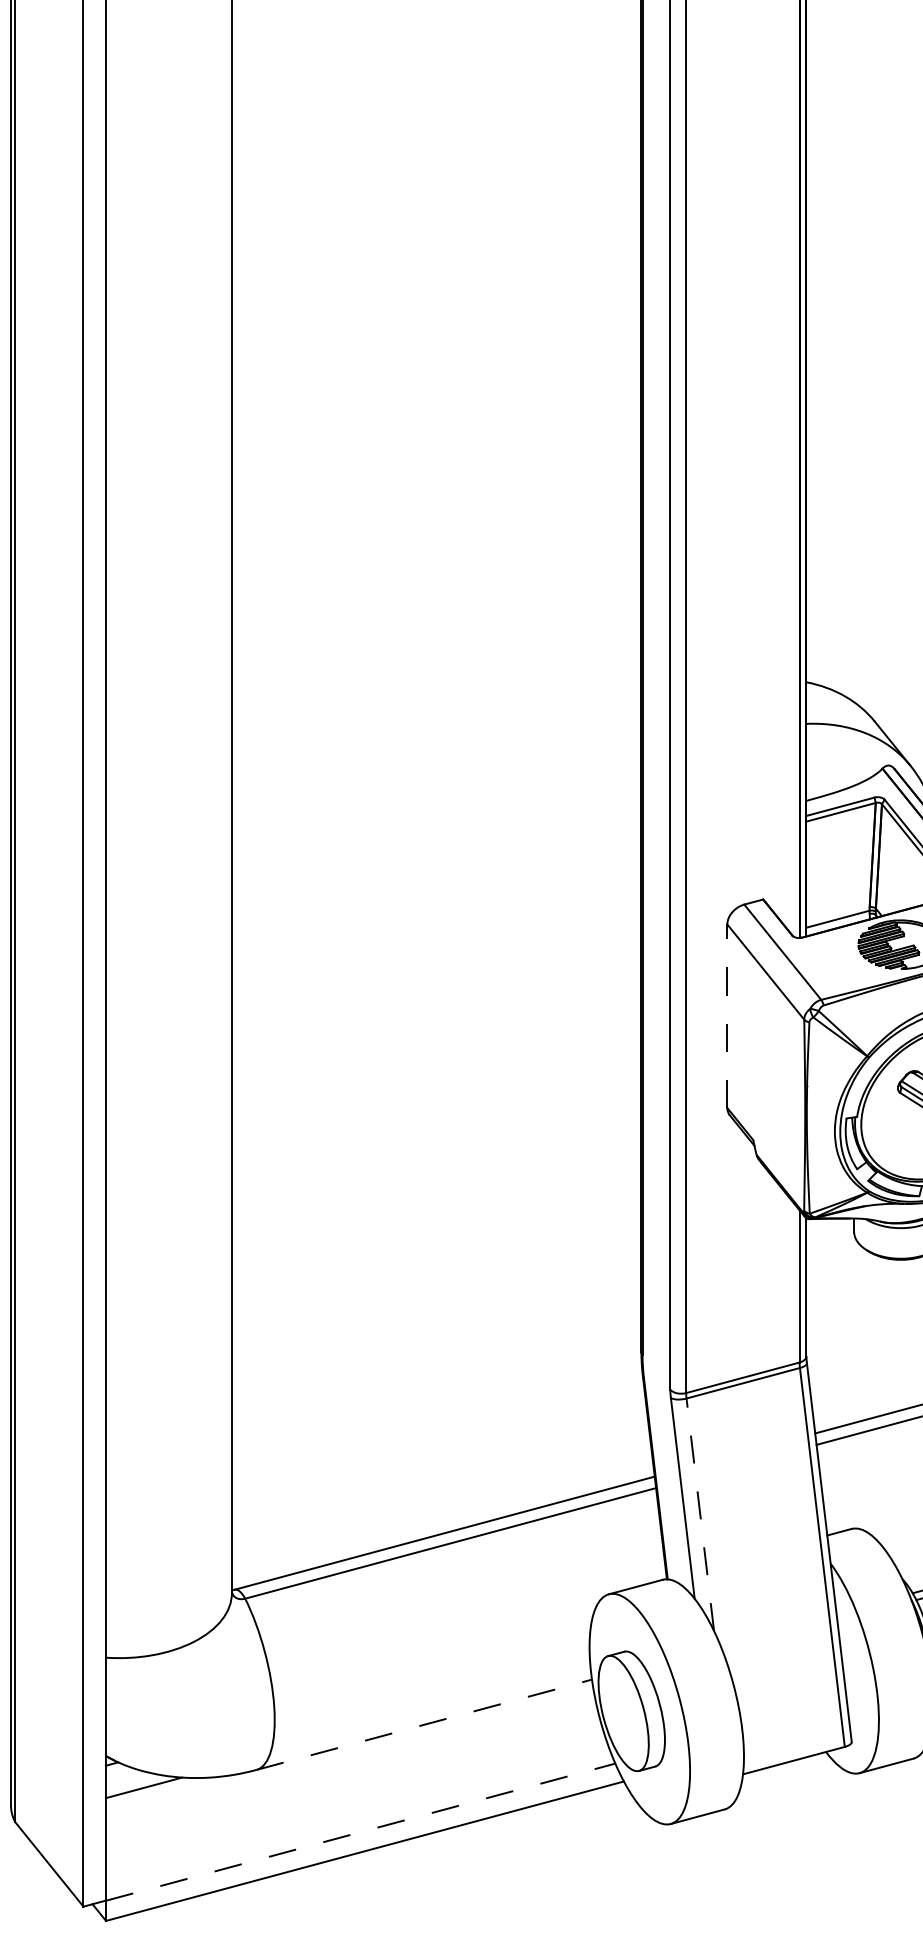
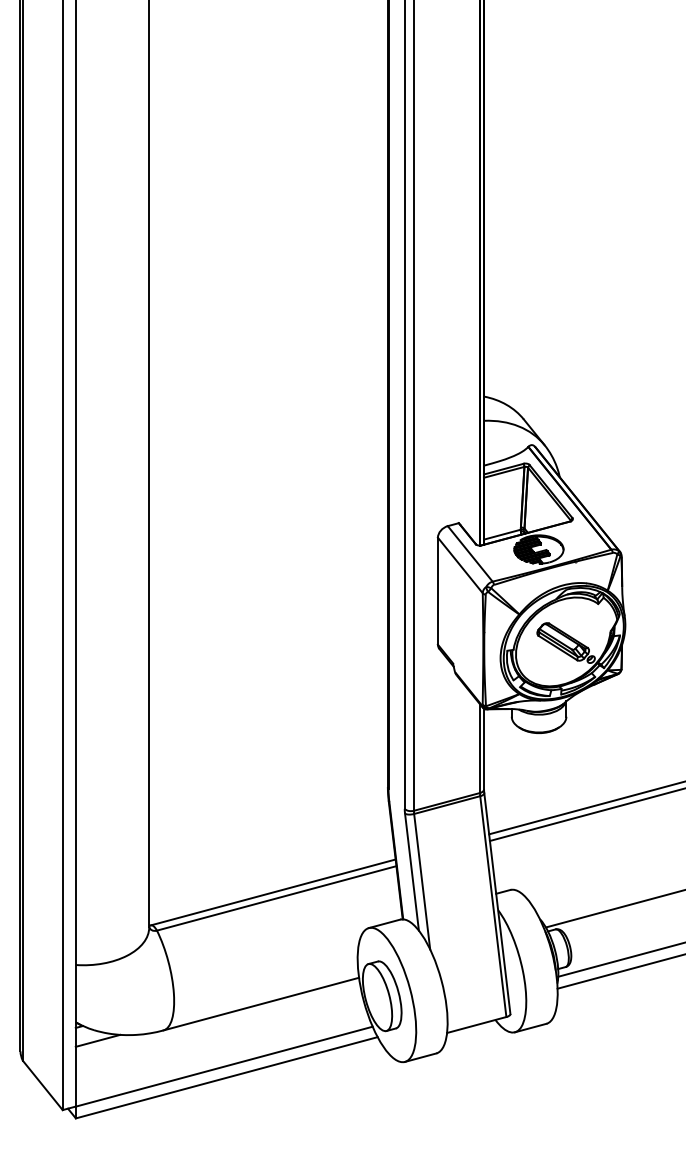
line: (726, 1015) -> (437, 590), dashed -> solid
line: (700, 1514) -> (422, 881), dashed -> solid
line: (424, 1723) -> (261, 1003), dashed -> solid
line: (361, 1831) -> (224, 1066), dashed -> solid

